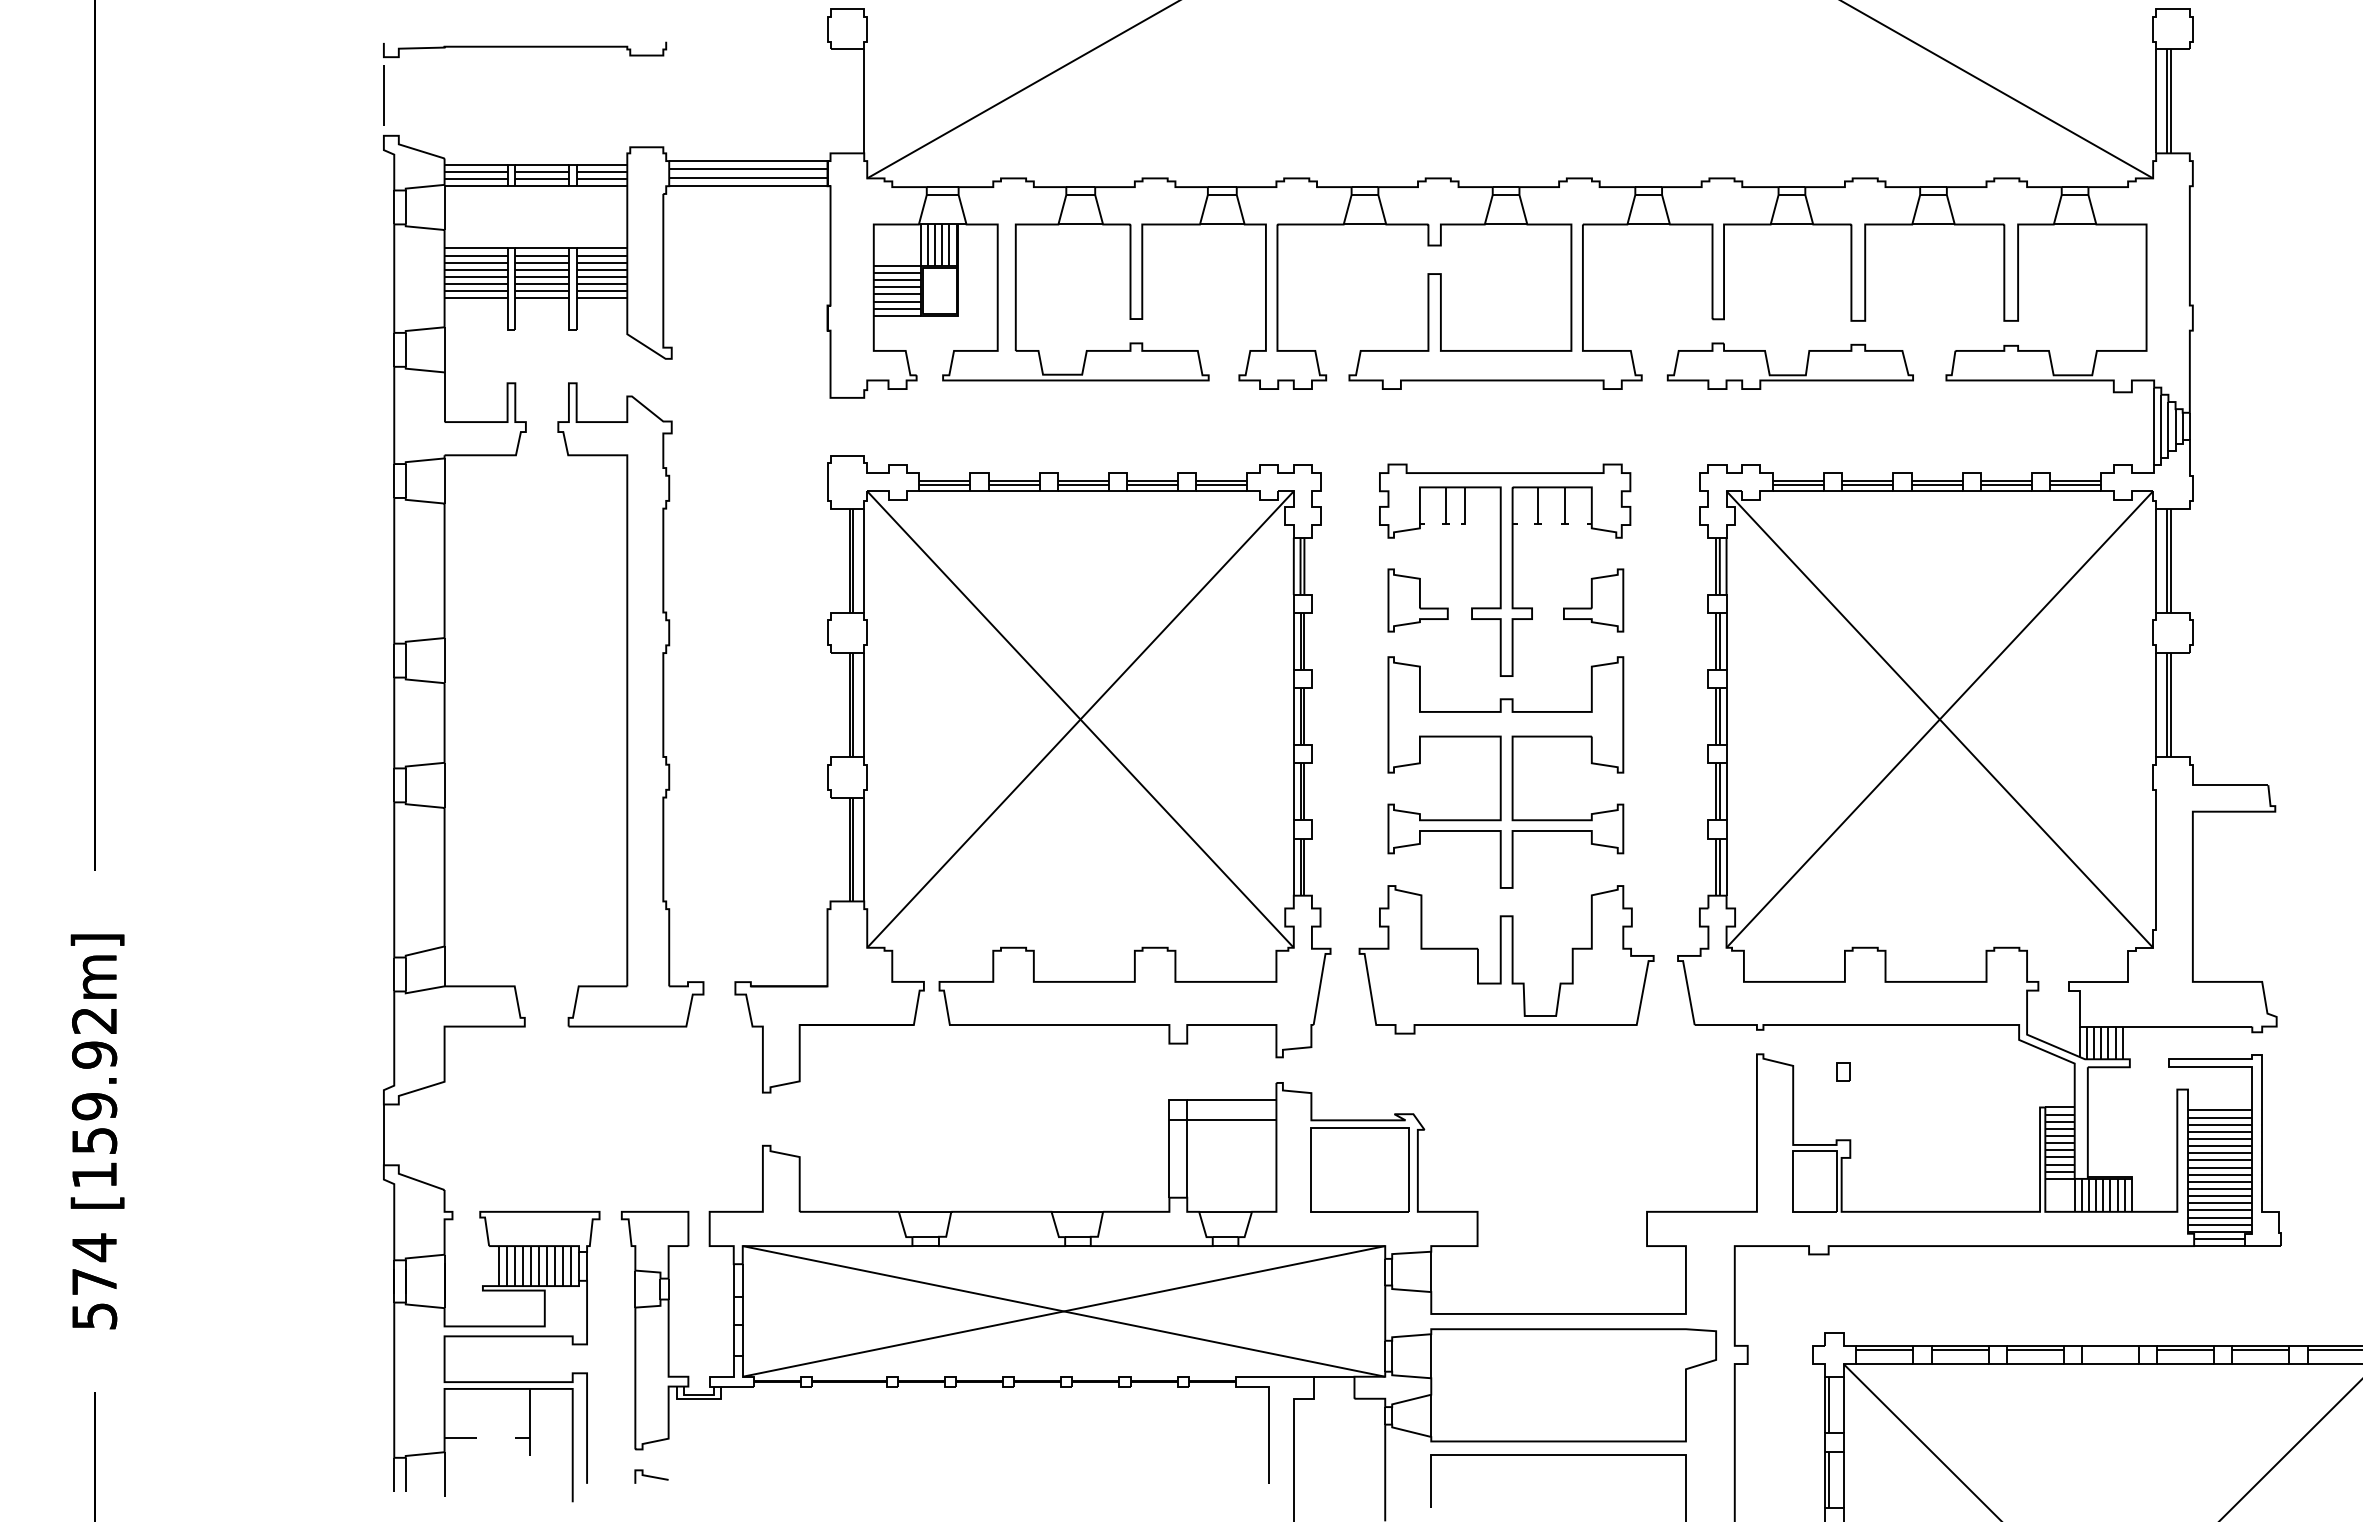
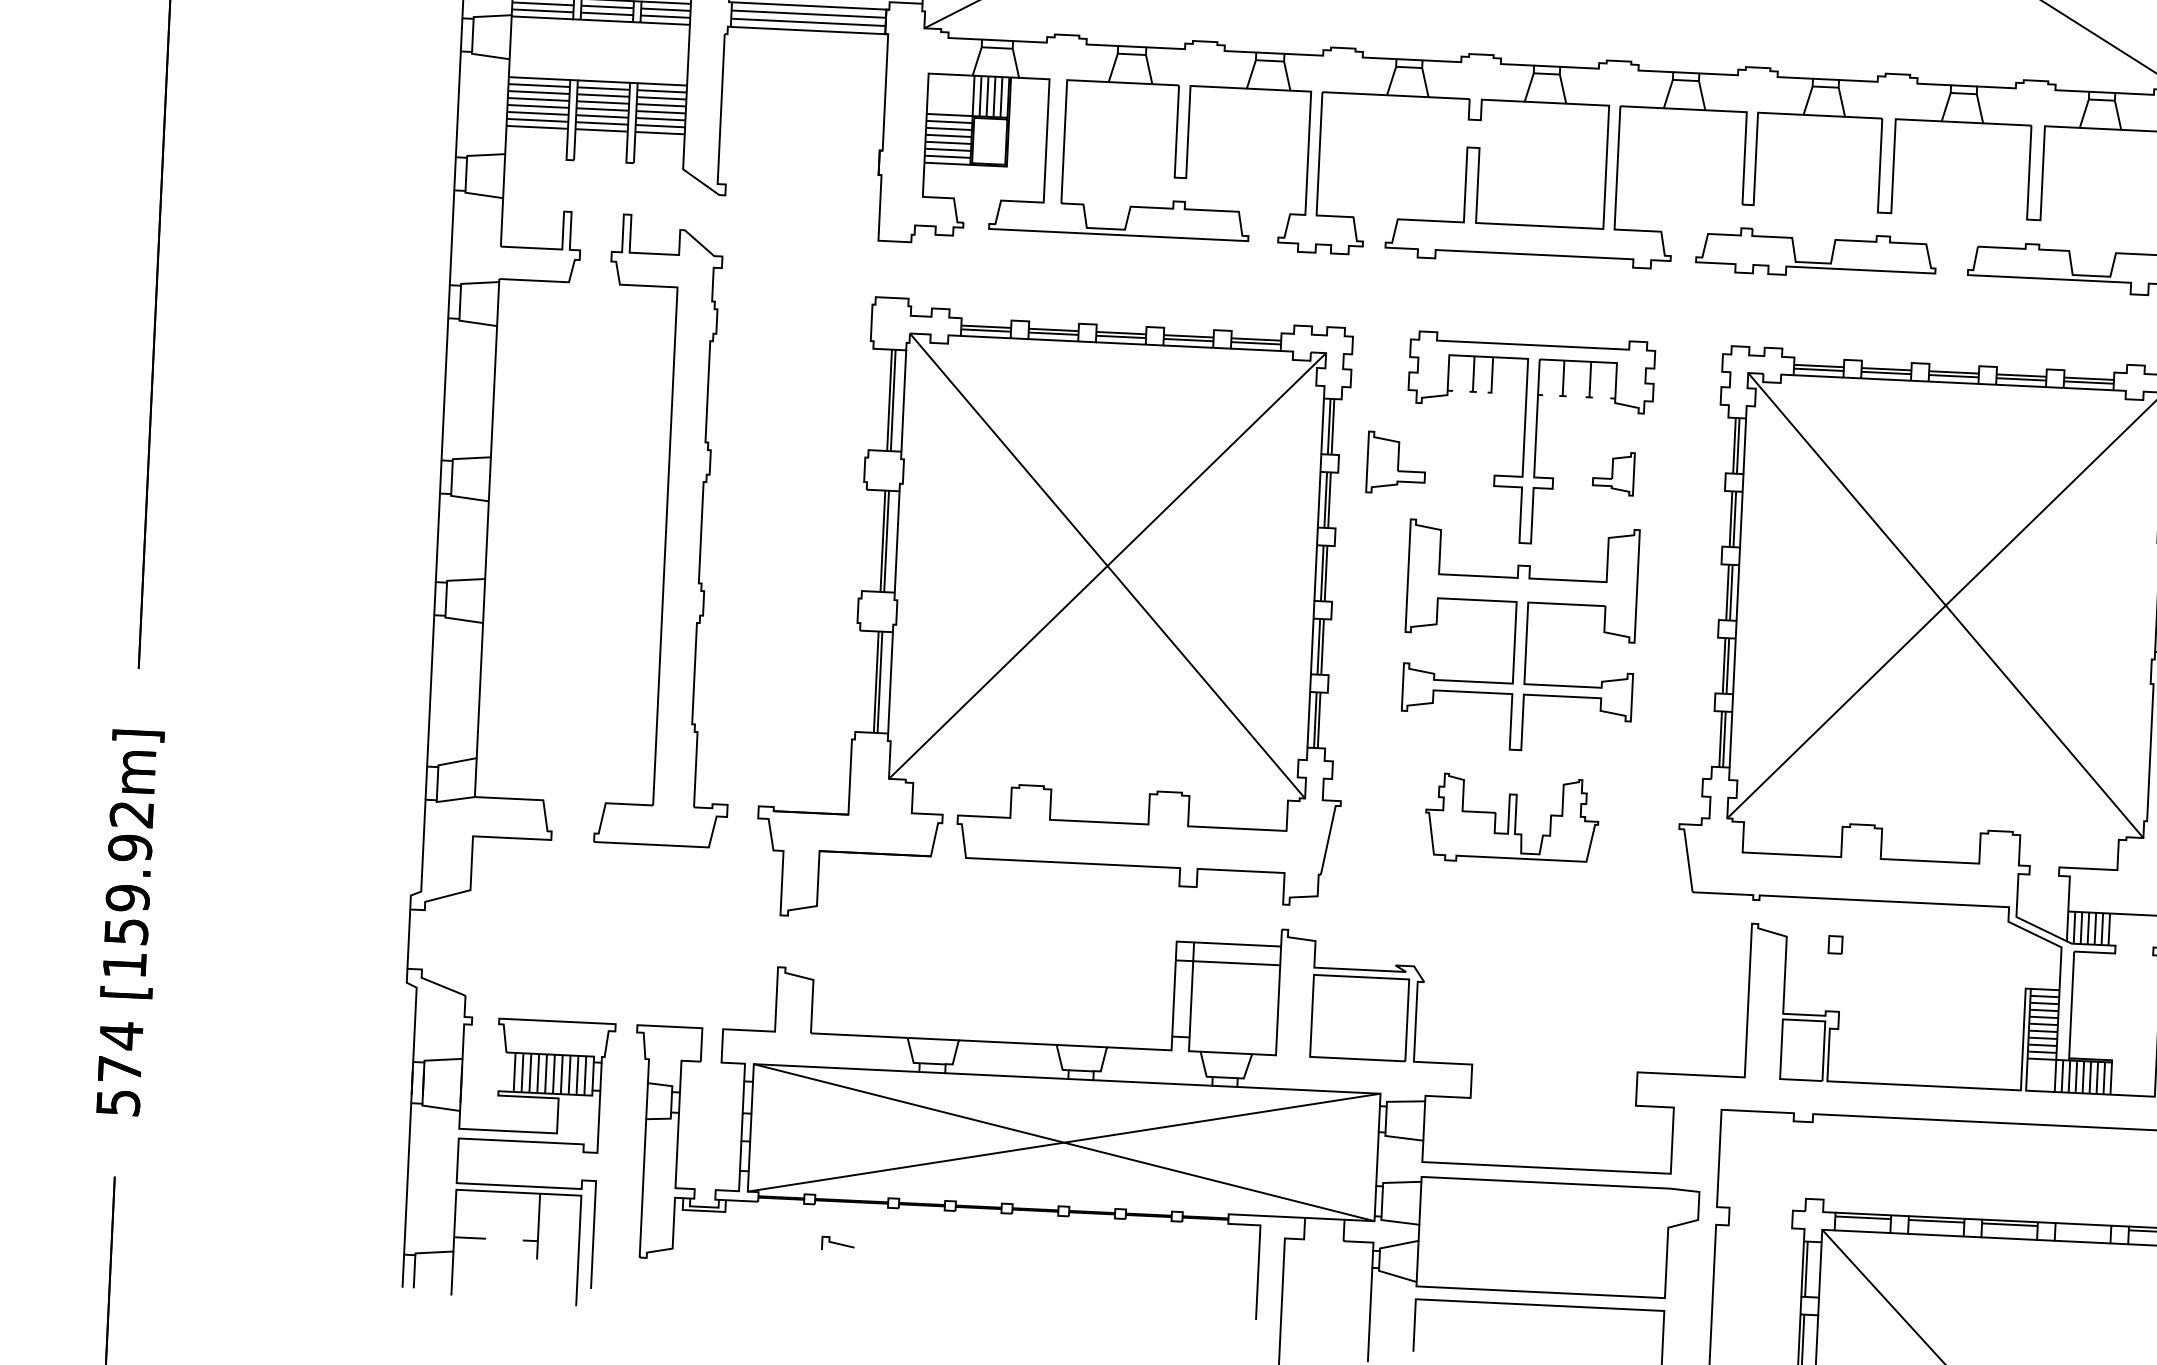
part: (1417, 600) -> (1395, 463), moved
part: (1593, 600) -> (1613, 473), size x0.7
part: (1506, 959) -> (1512, 819), size x0.6
line: (651, 1476) -> (837, 1243), moved

